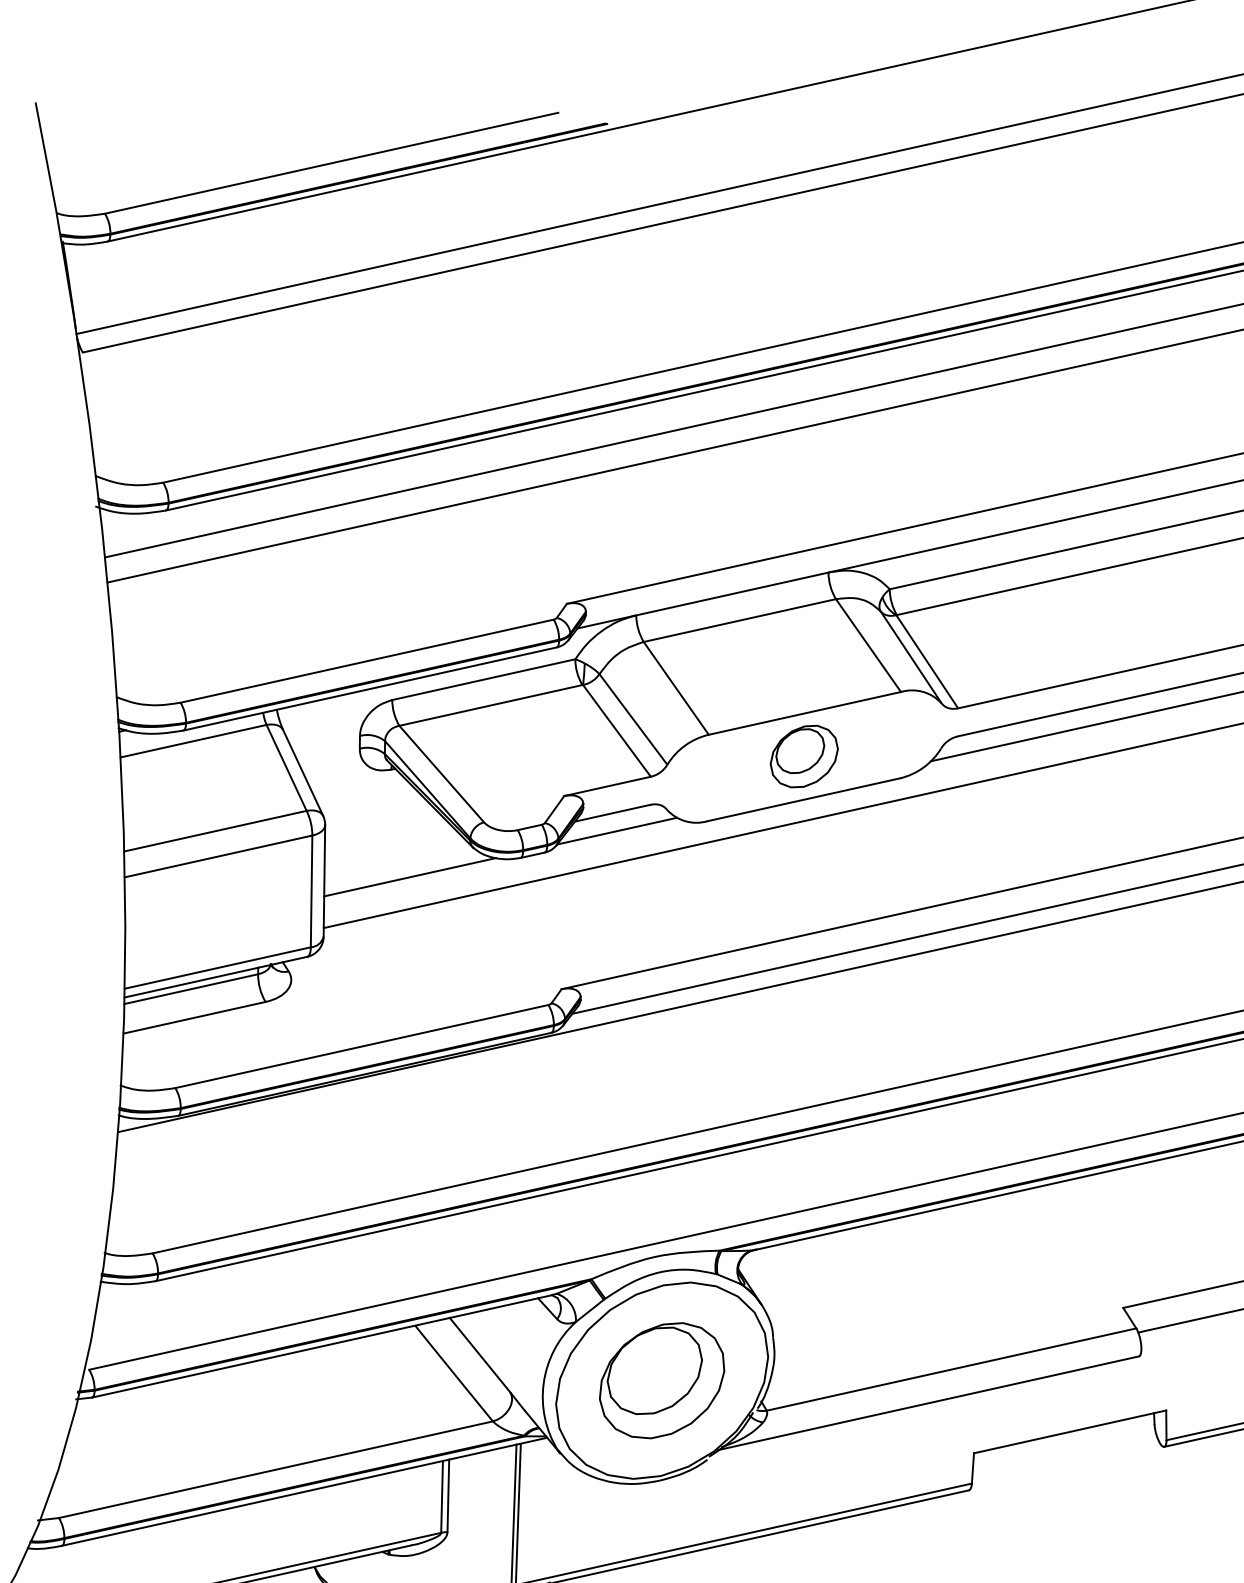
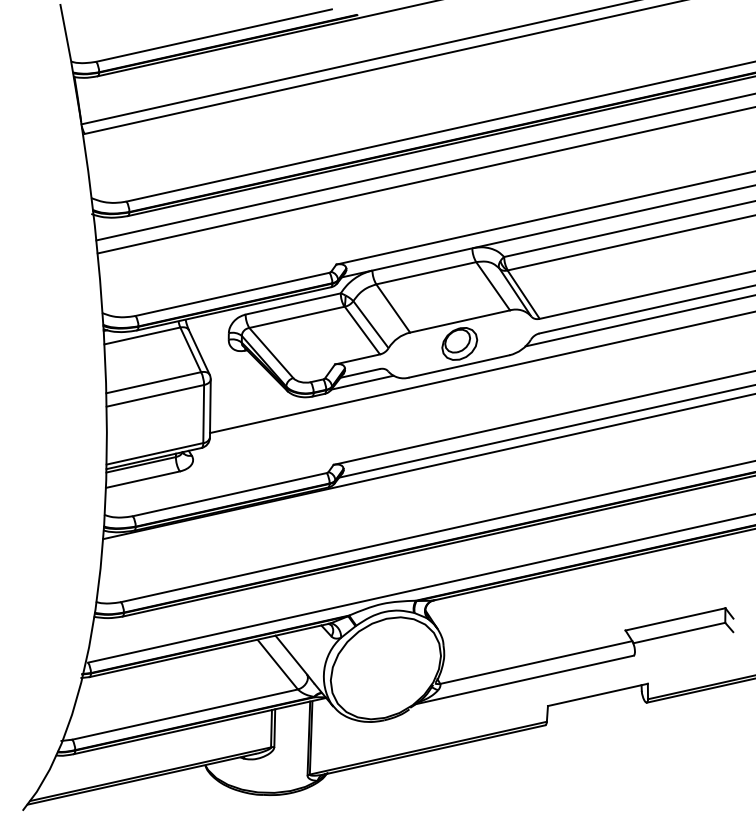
line: (409, 876) -> (254, 406), removed
part: (661, 1381) -> (385, 668), removed

